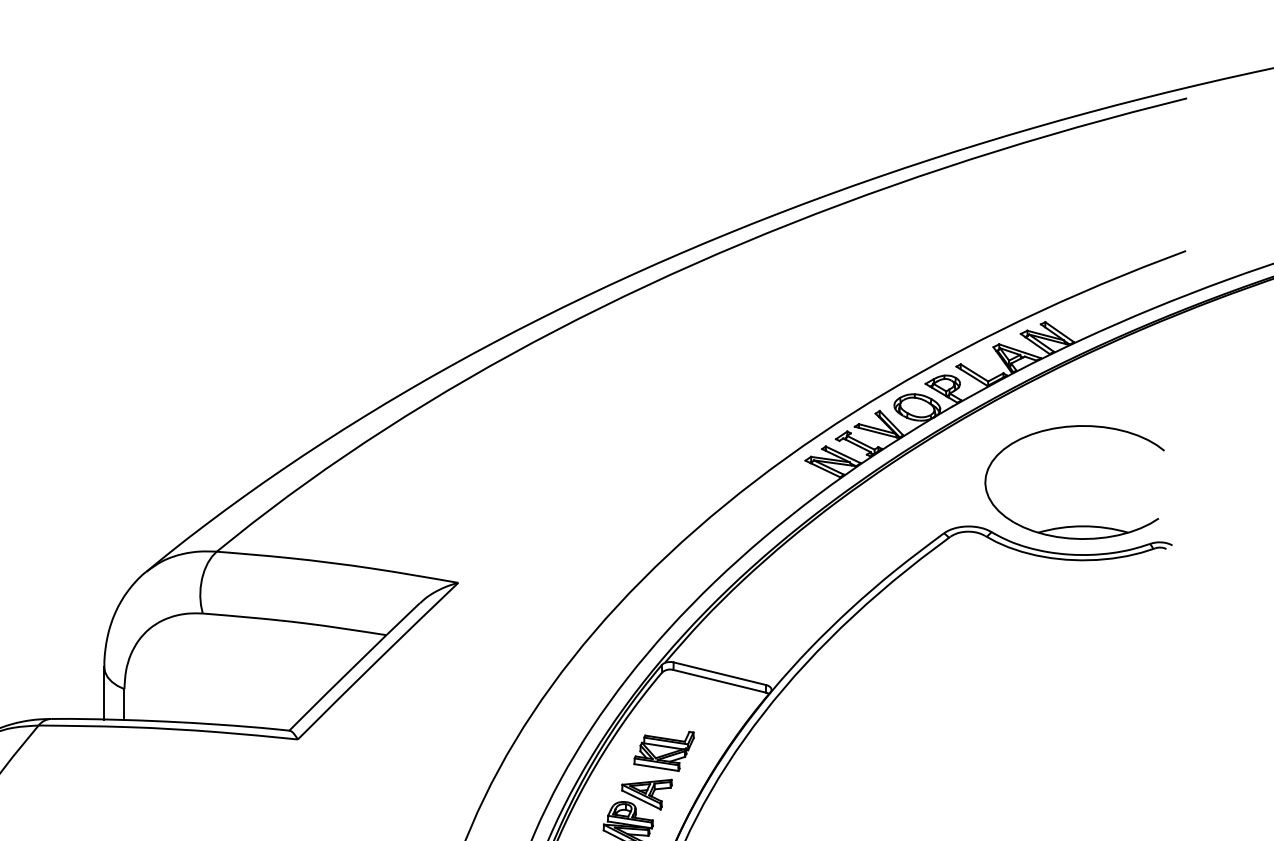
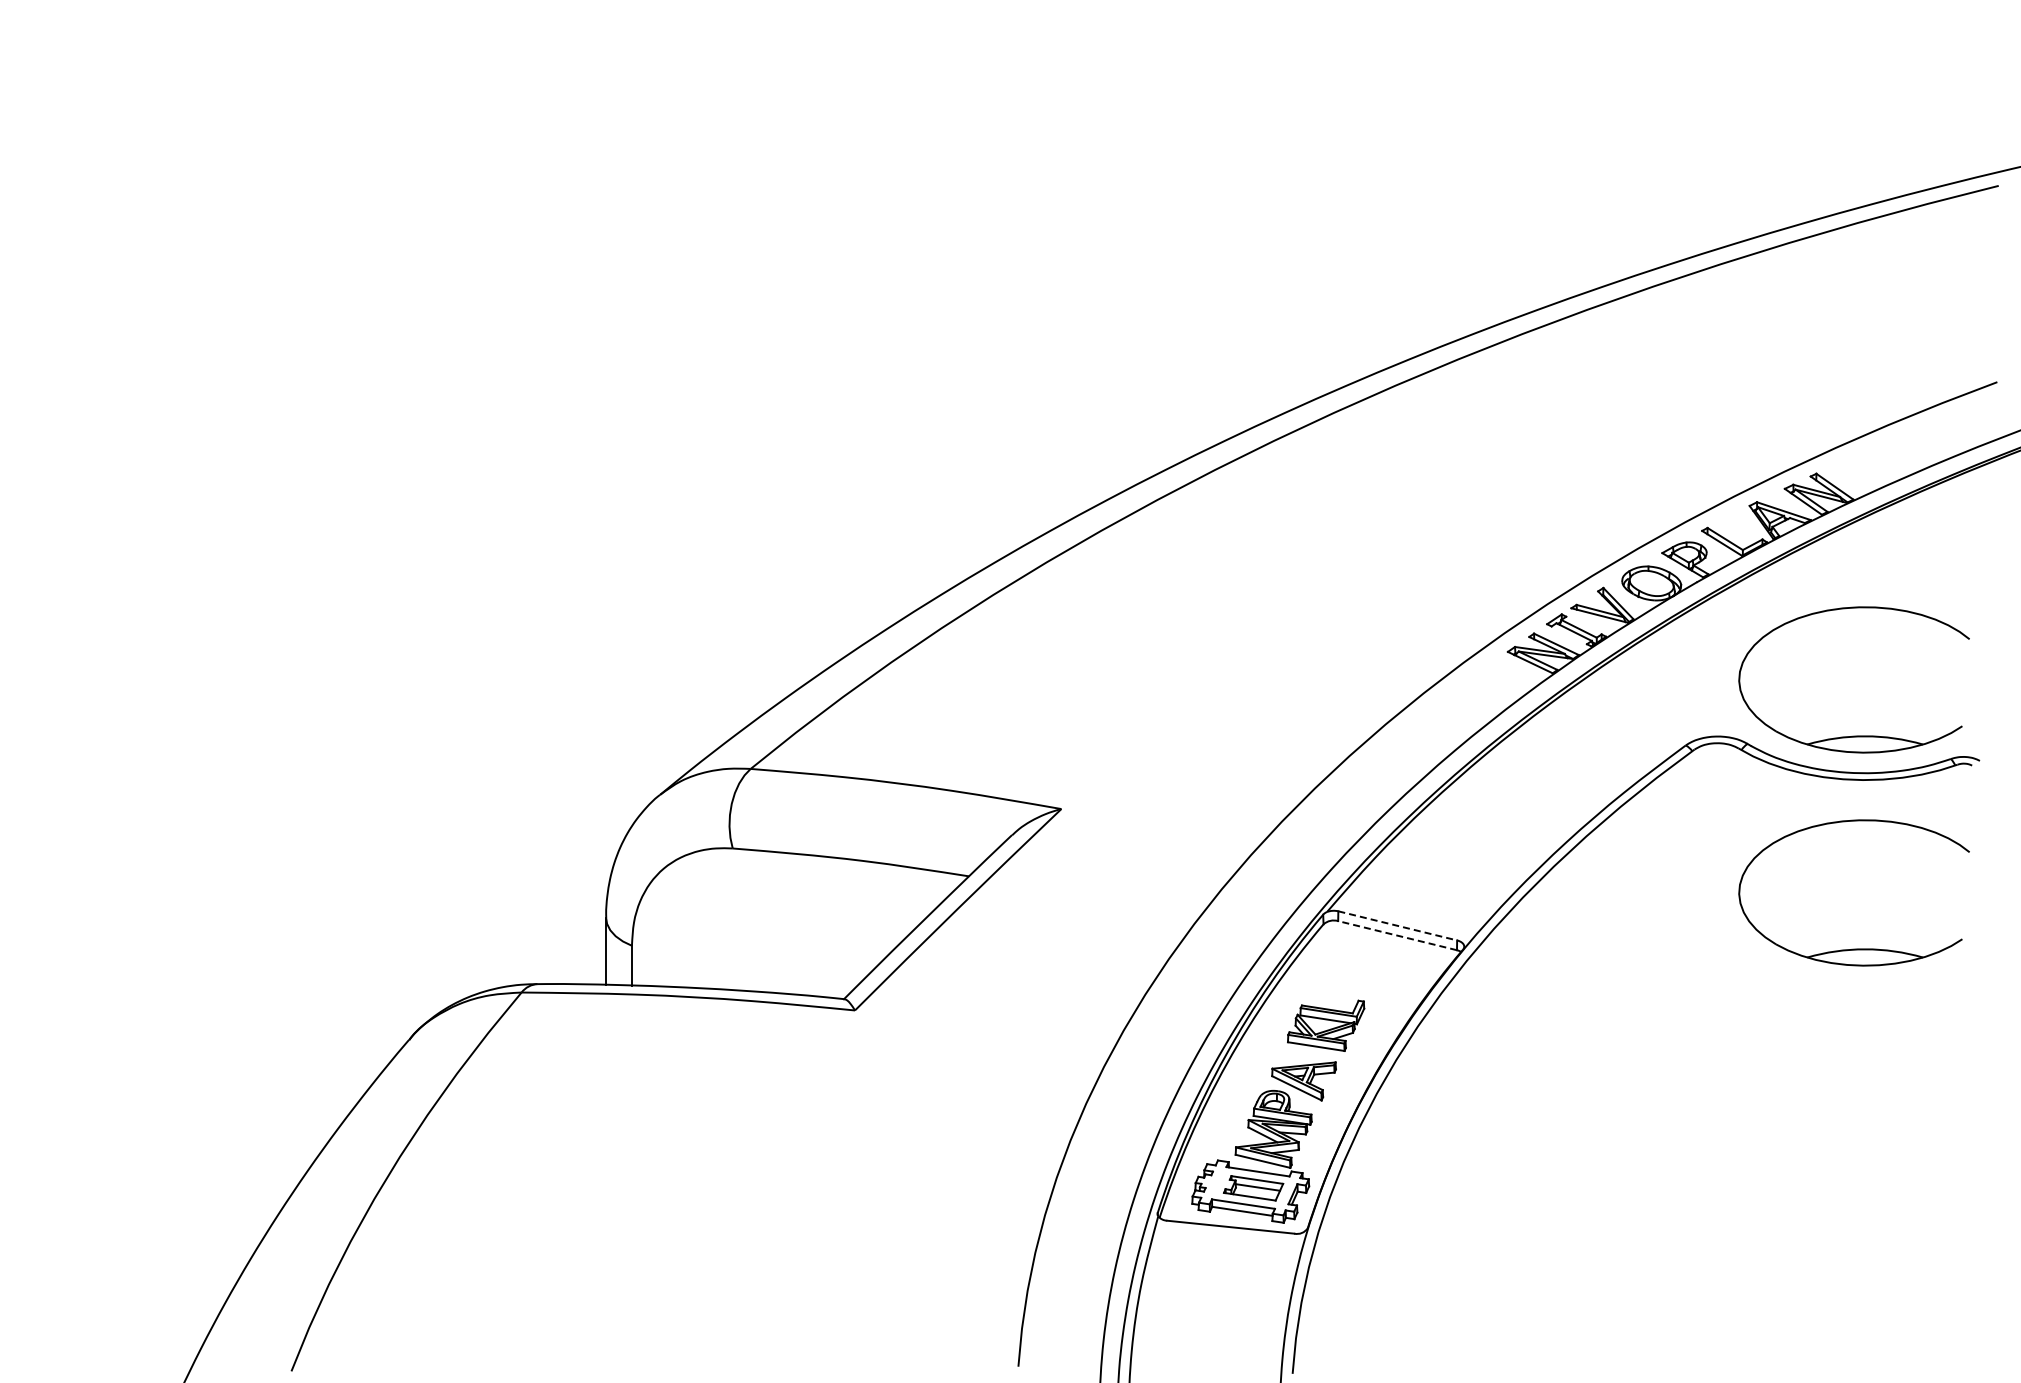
line: (720, 673) -> (1398, 925), solid -> dashed
line: (719, 681) -> (1397, 935), solid -> dashed
part: (1074, 691) -> (1853, 948), added

